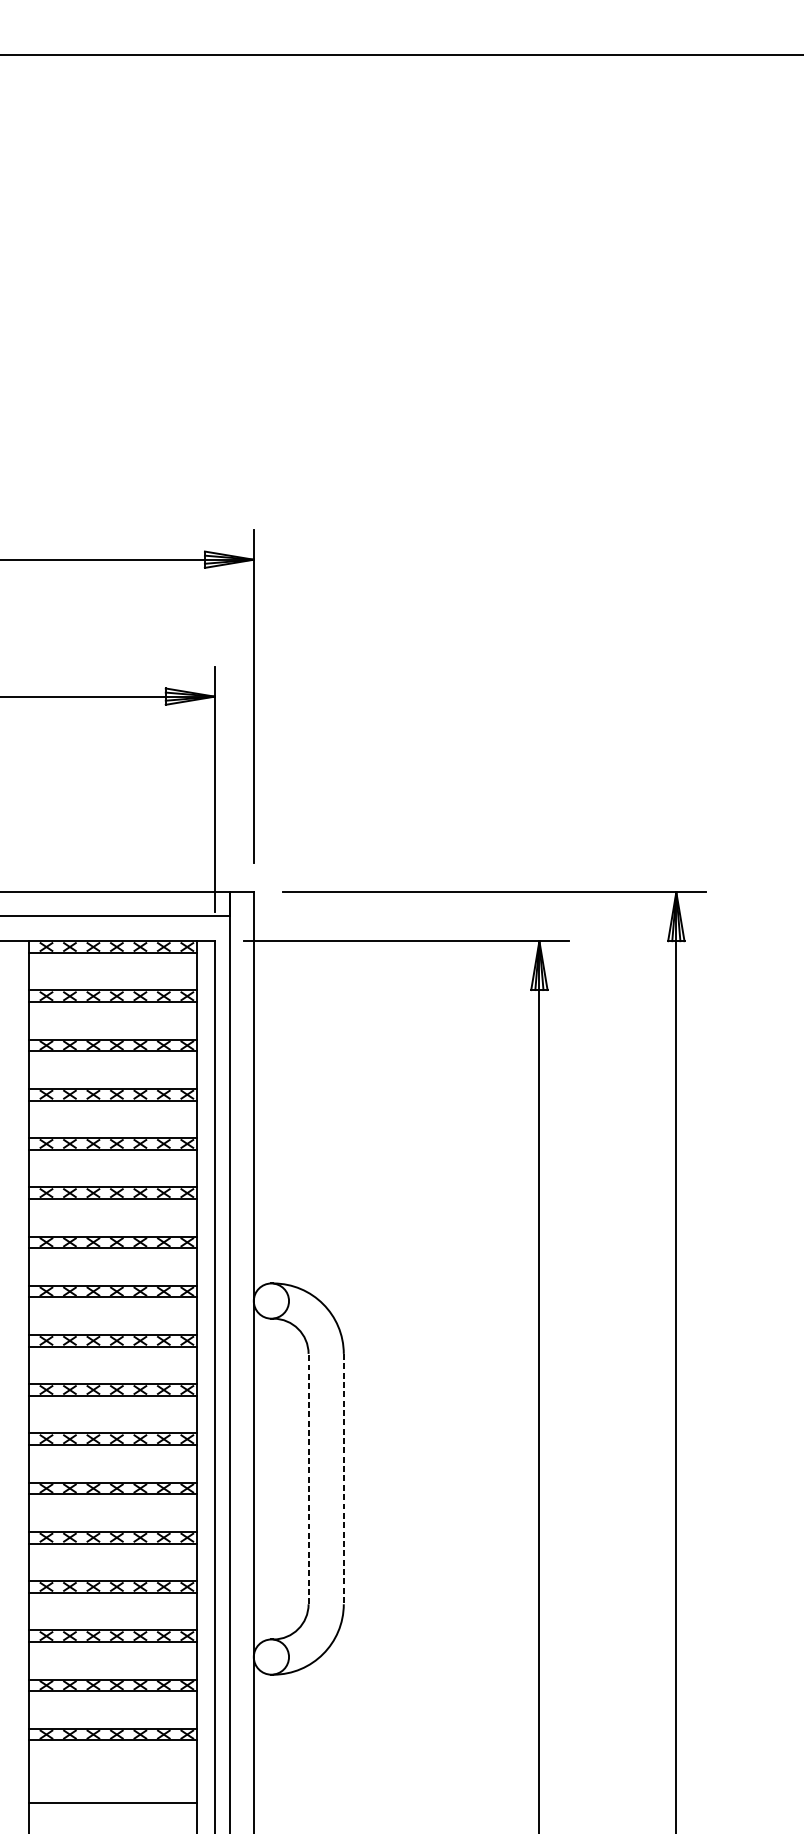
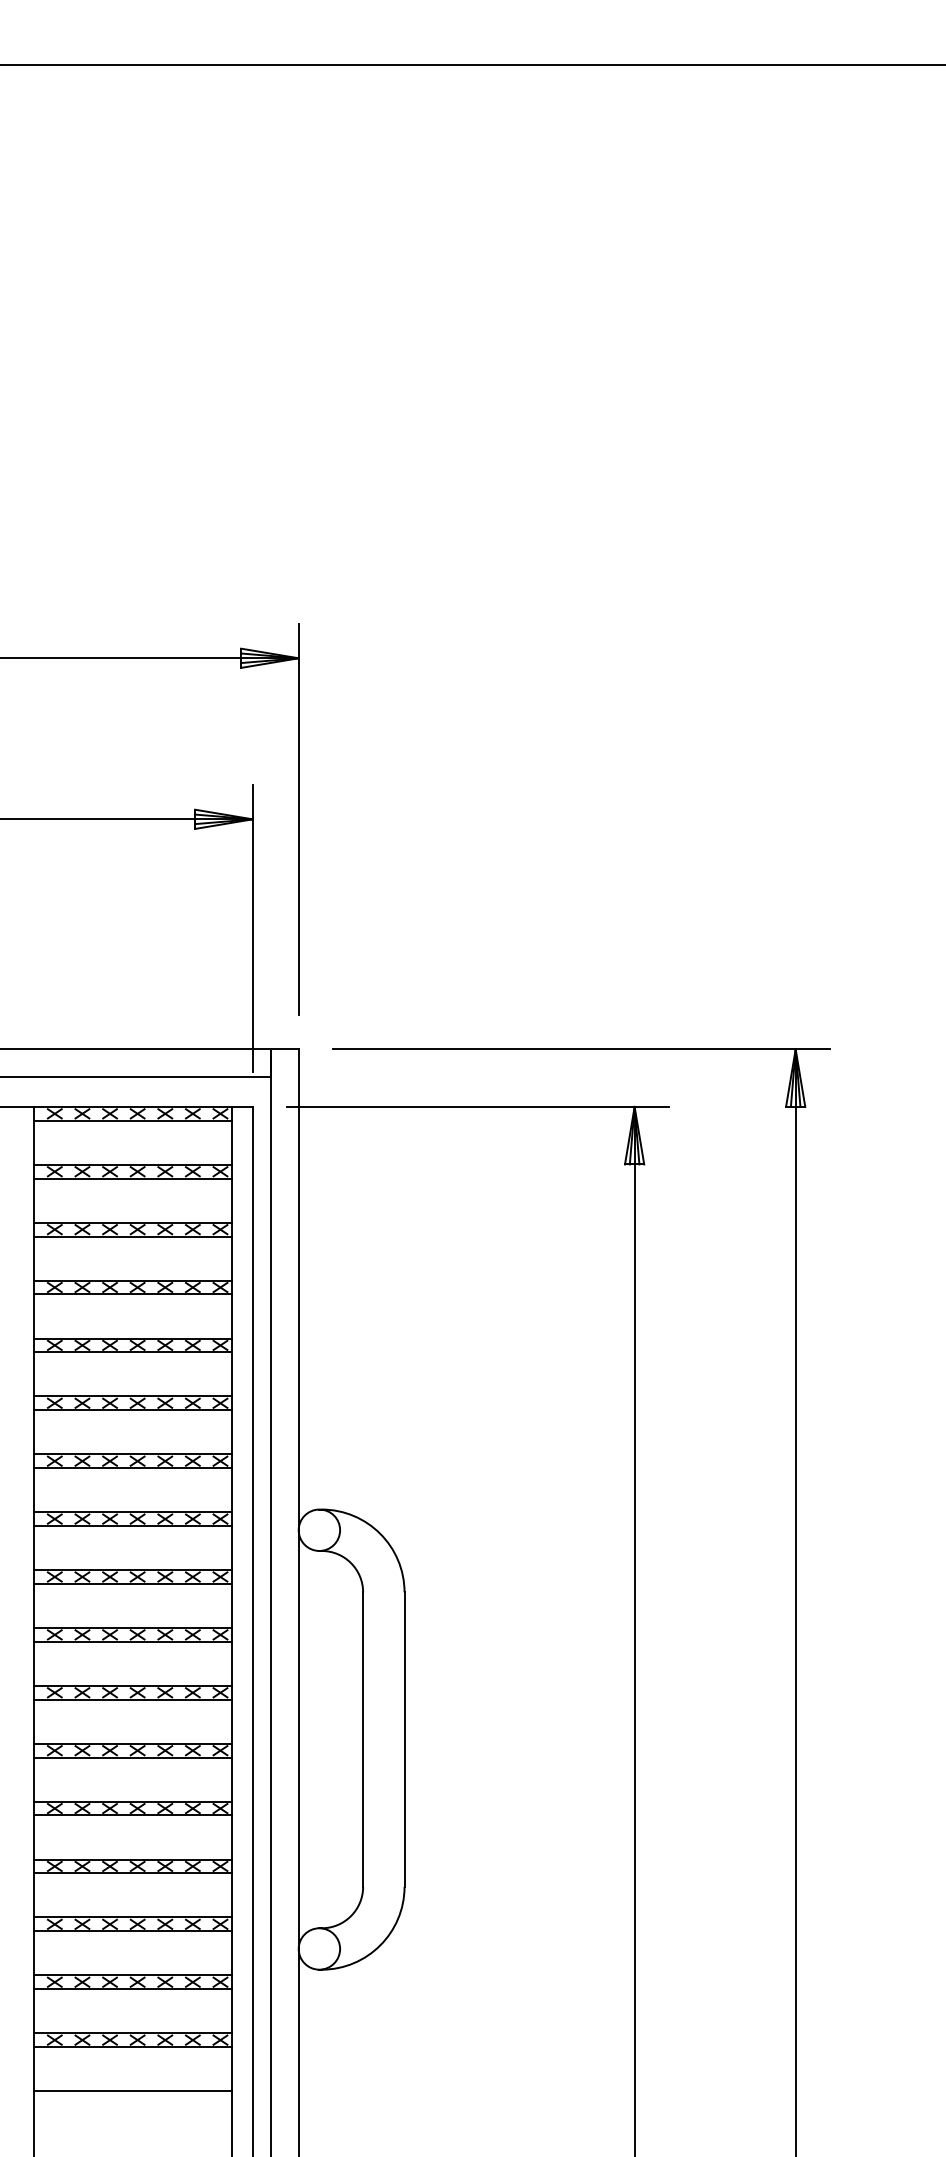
line: (308, 1478) -> (363, 1739), dashed -> solid
line: (343, 1479) -> (404, 1740), dashed -> solid
line: (112, 1803) -> (132, 2091), moved

